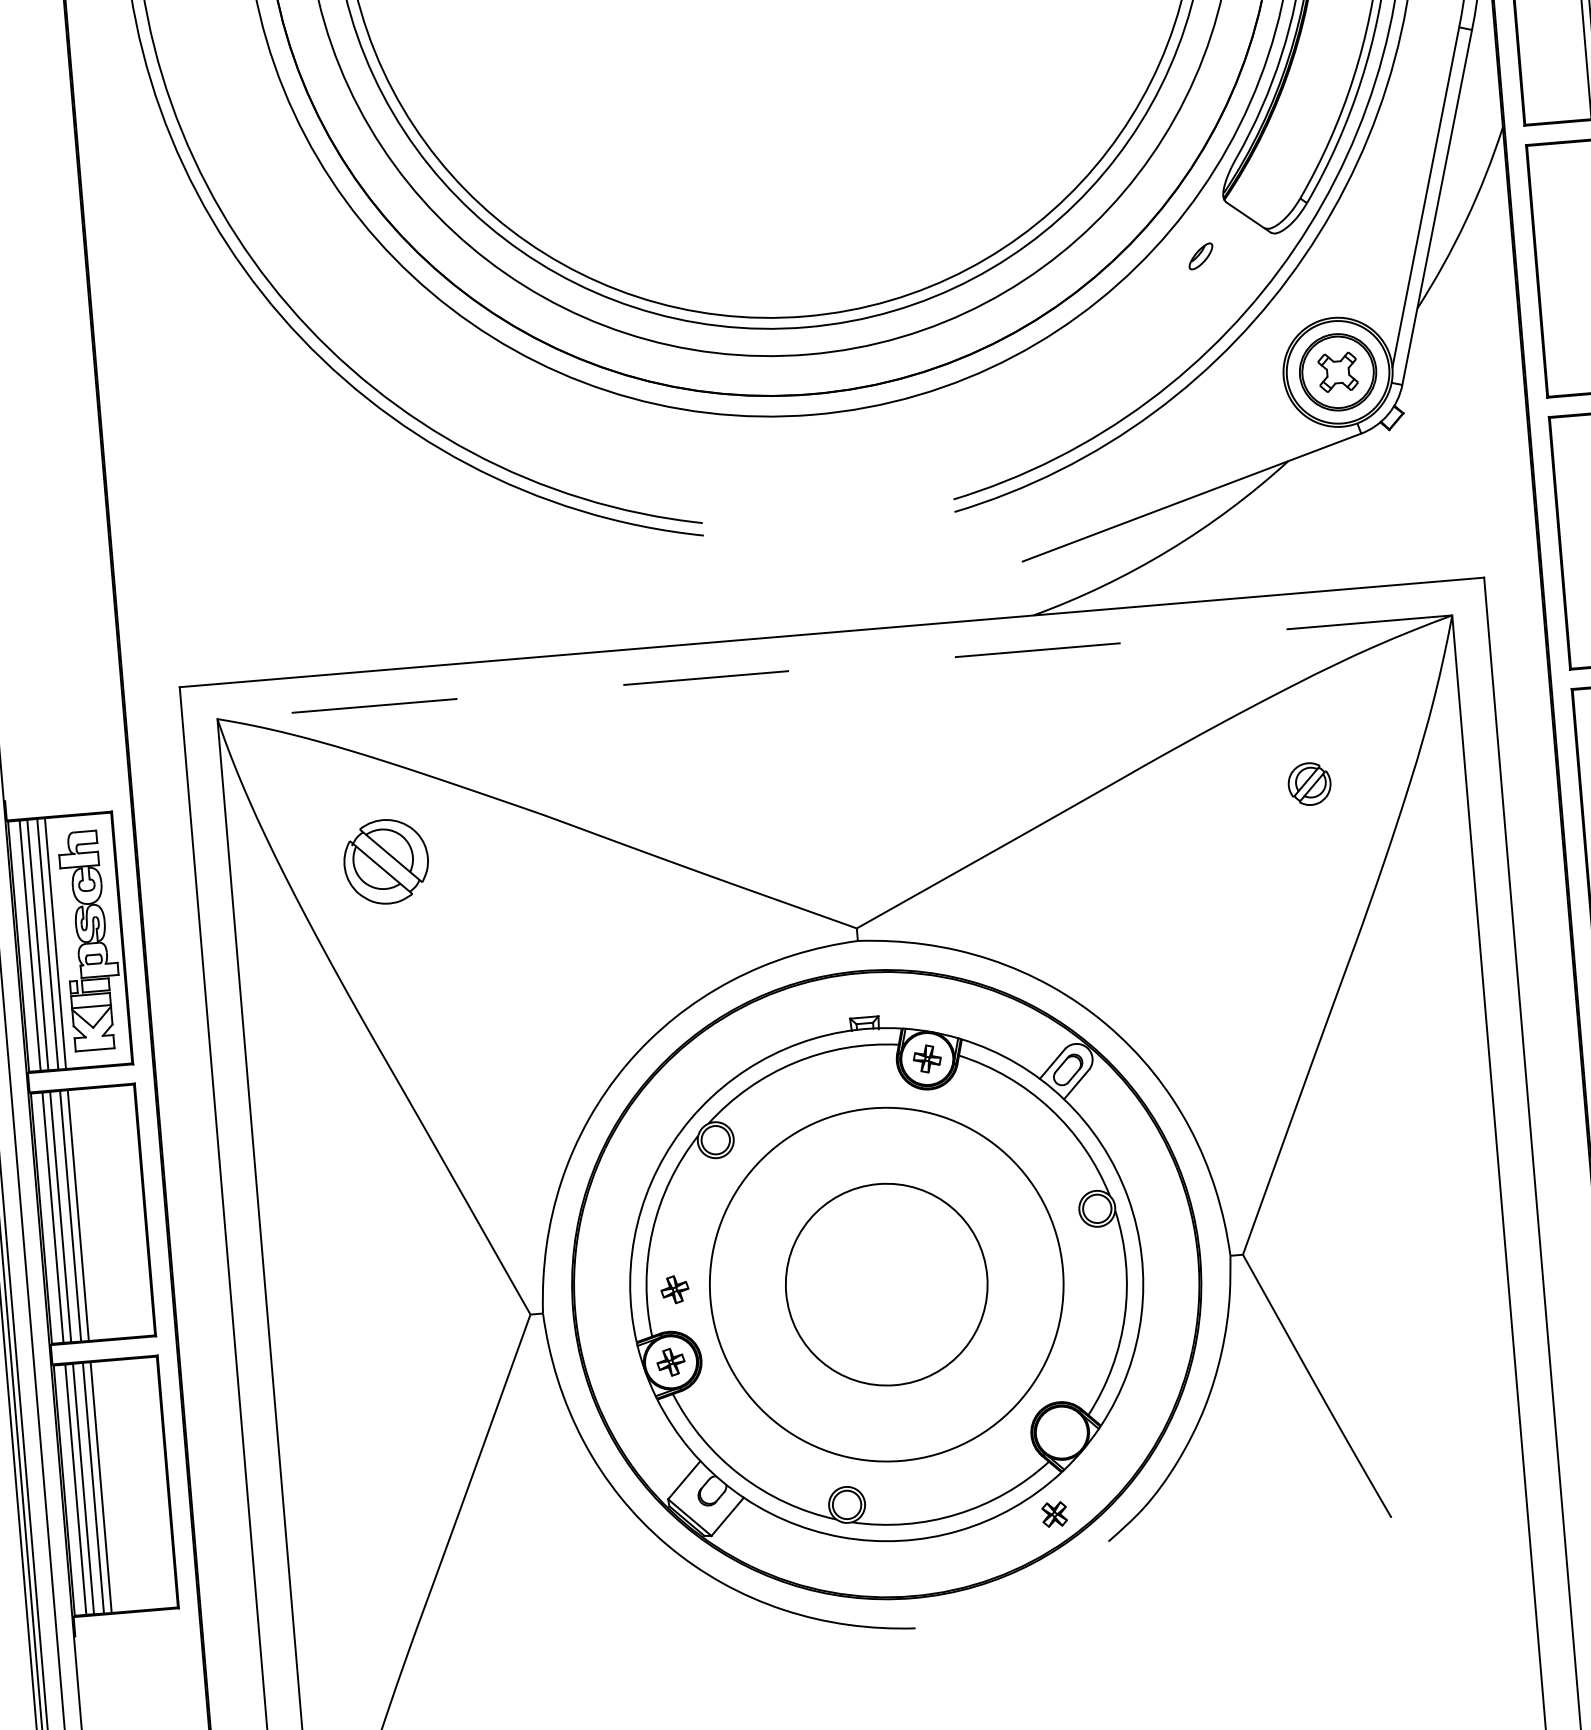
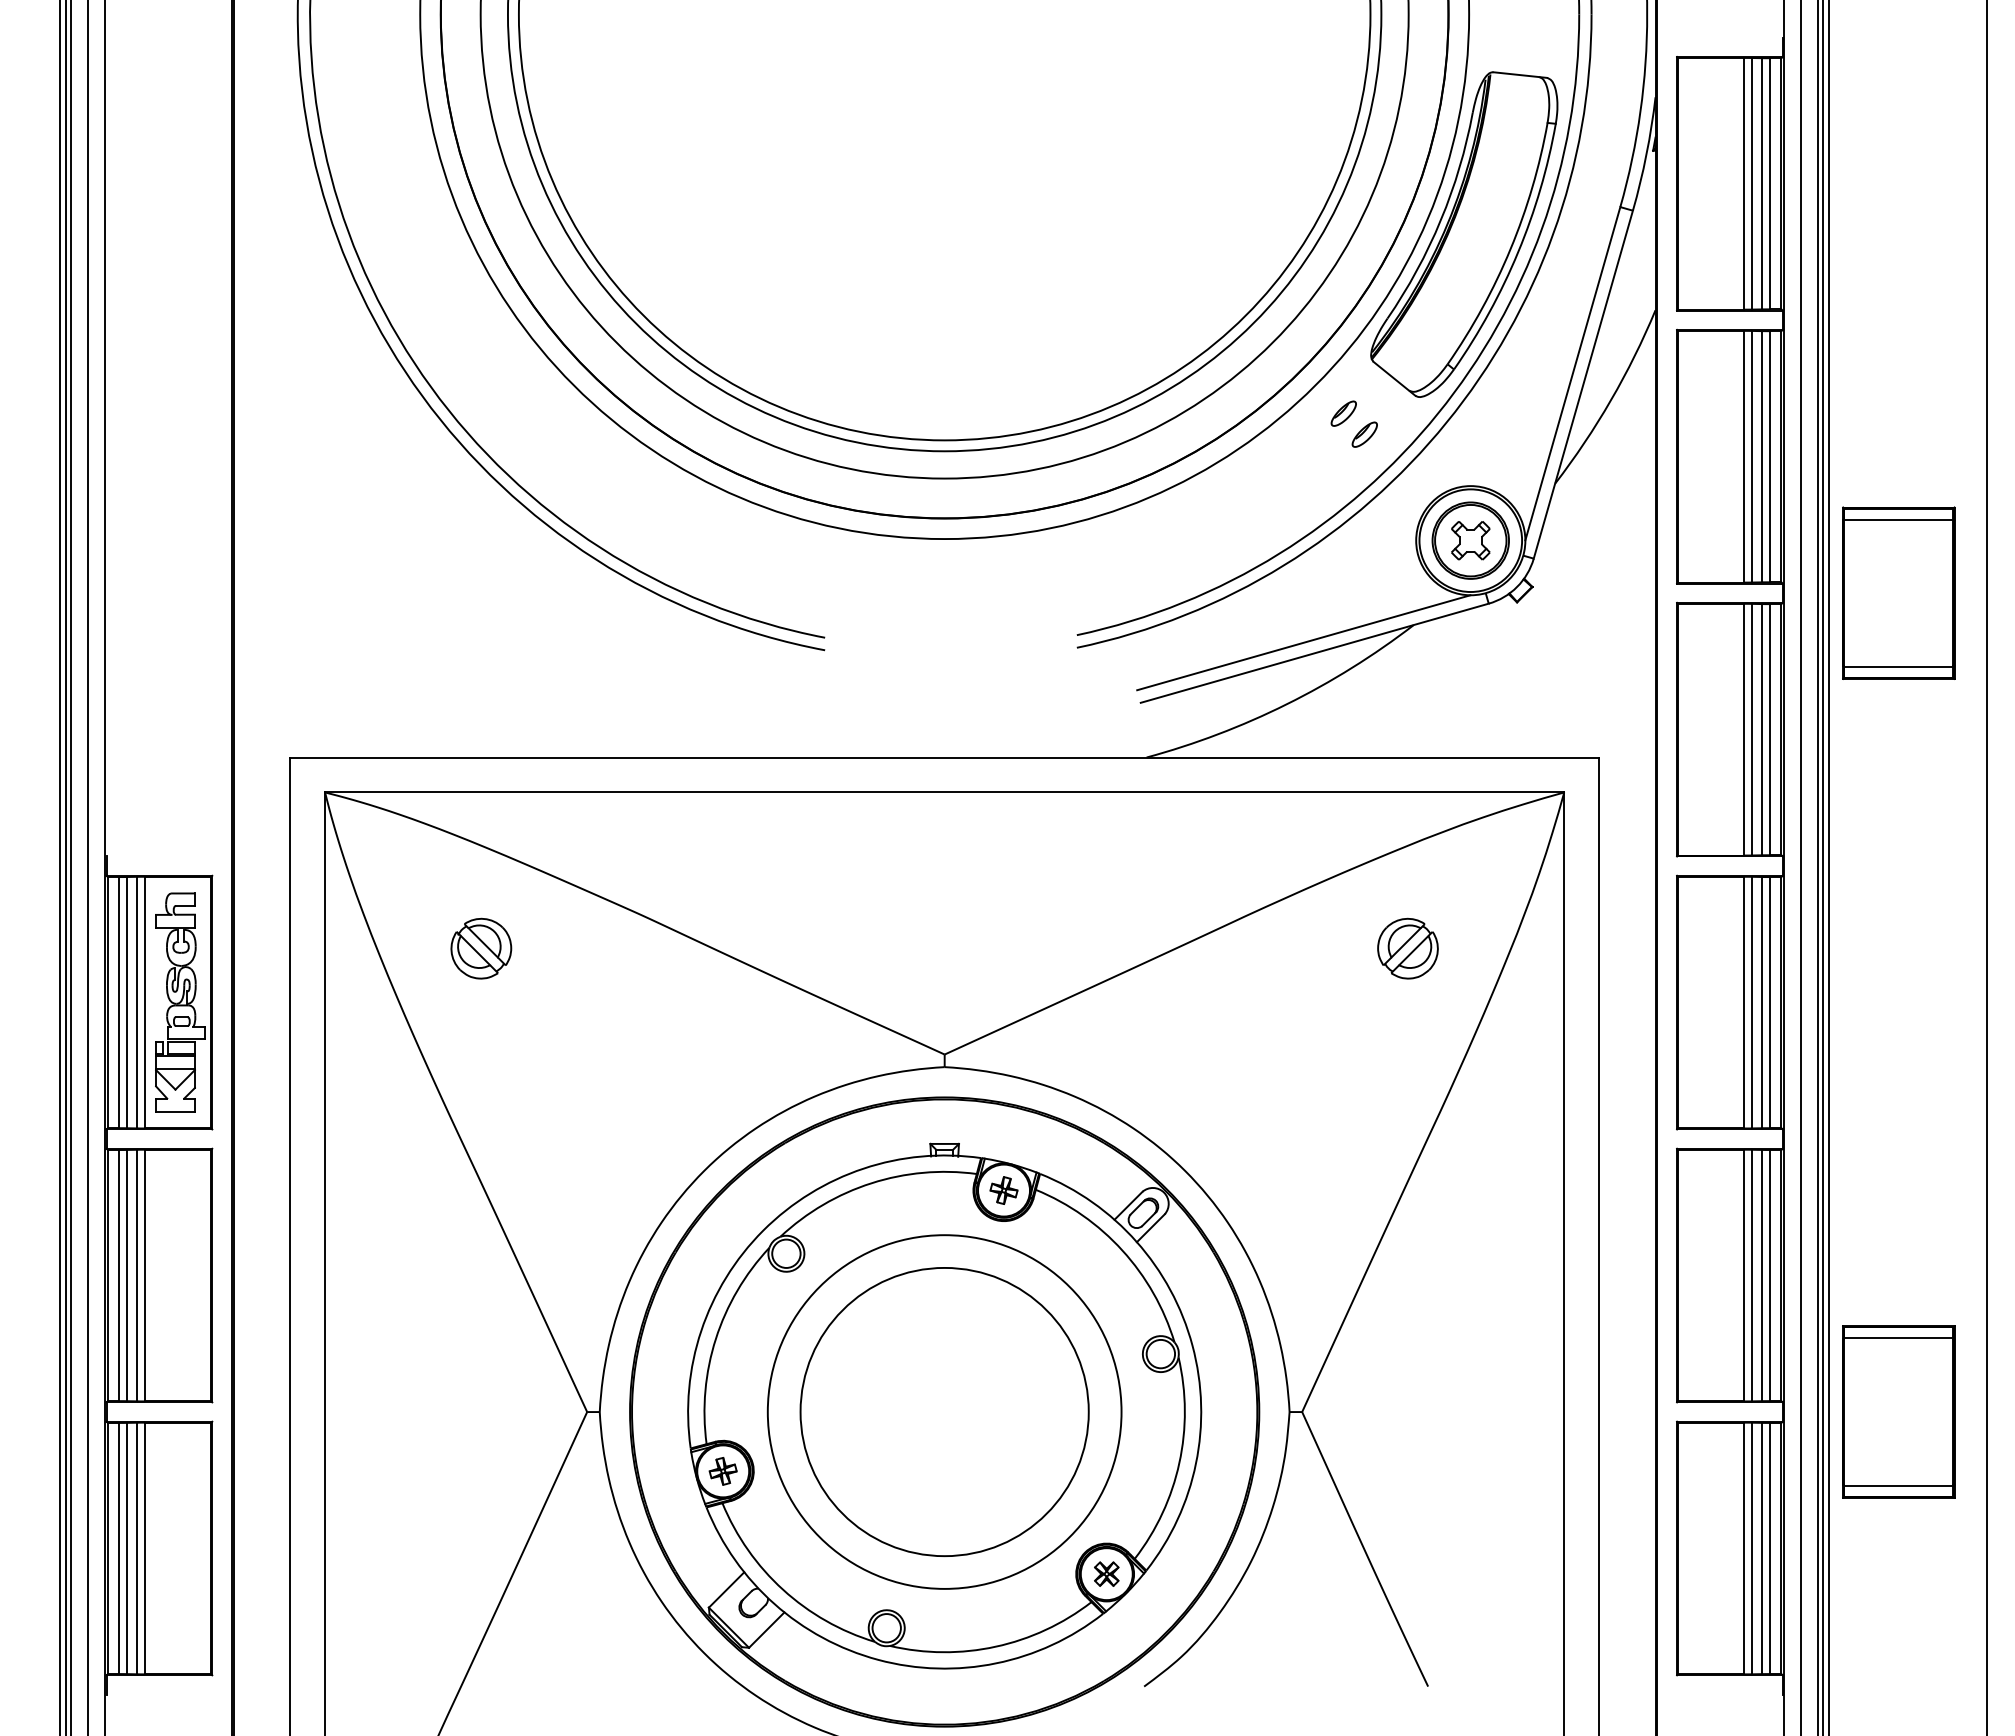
part: (1223, 275) -> (1364, 434), added
line: (1179, 487) -> (1303, 642), added
line: (834, 667) -> (944, 792), dashed -> solid
part: (1309, 784) -> (1407, 948), size x1.43
part: (386, 861) -> (481, 948), size x0.71
circle: (886, 1284) -> (944, 1411), size x1.43
part: (674, 1289) -> (732, 1399), removed
part: (1054, 1513) -> (1106, 1573), moved

